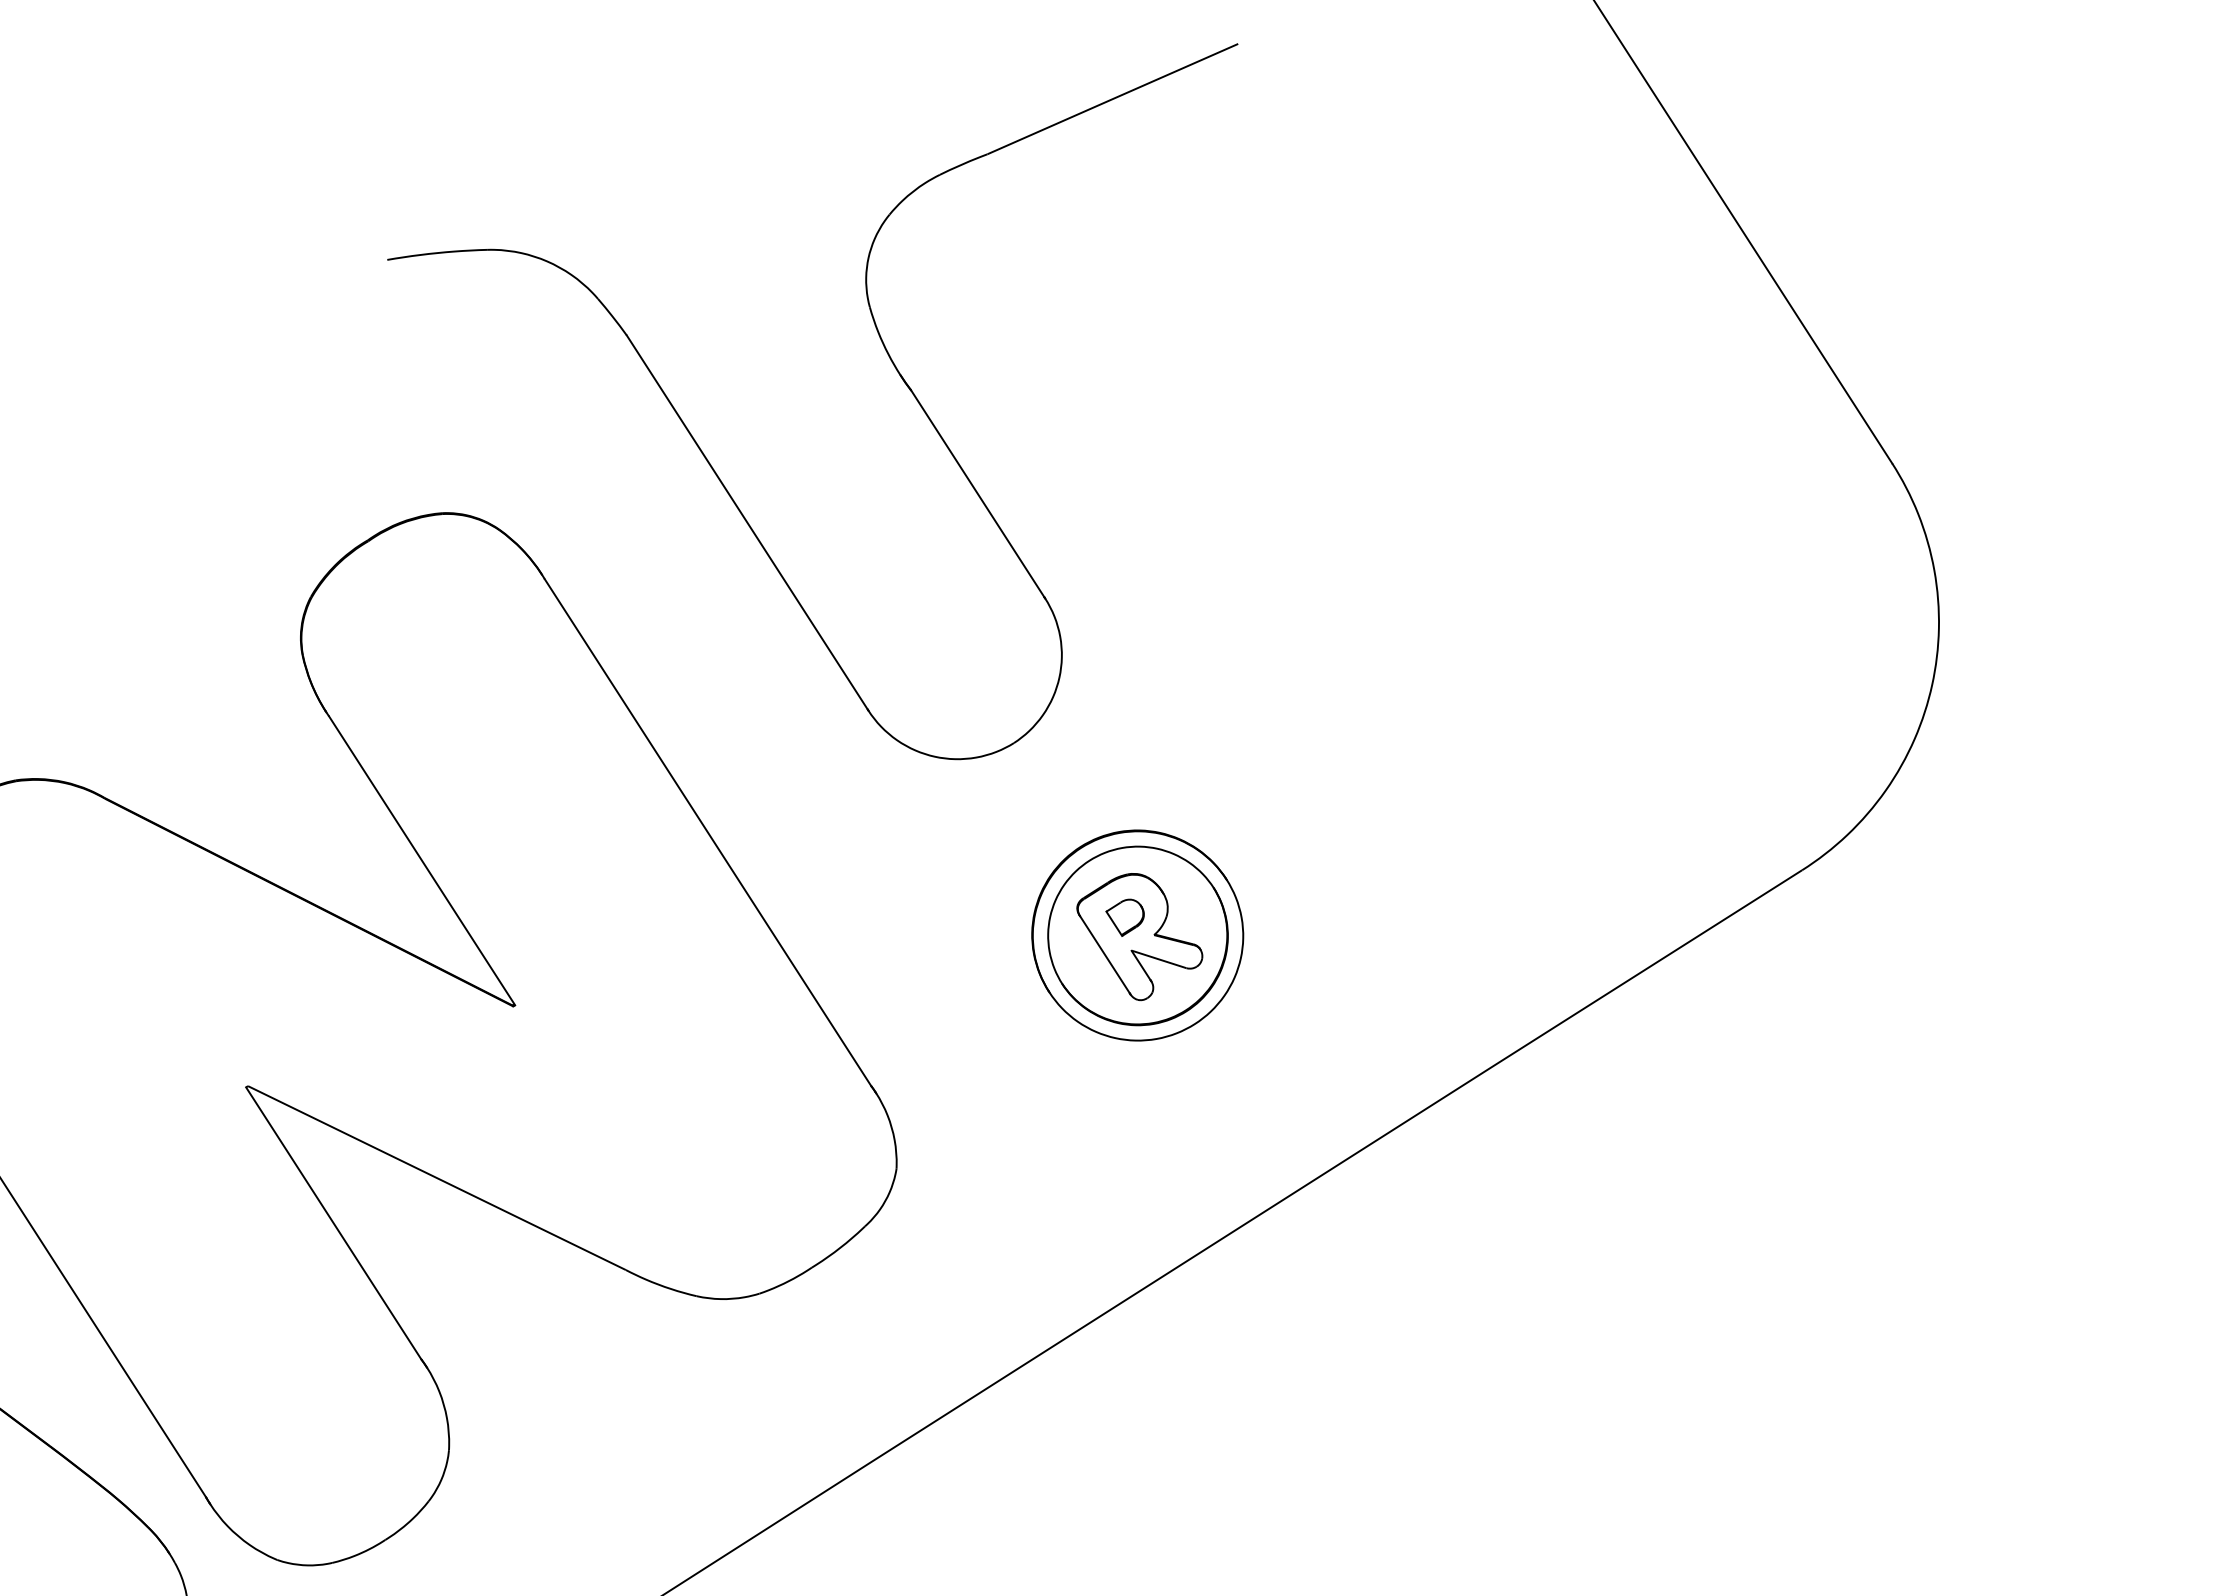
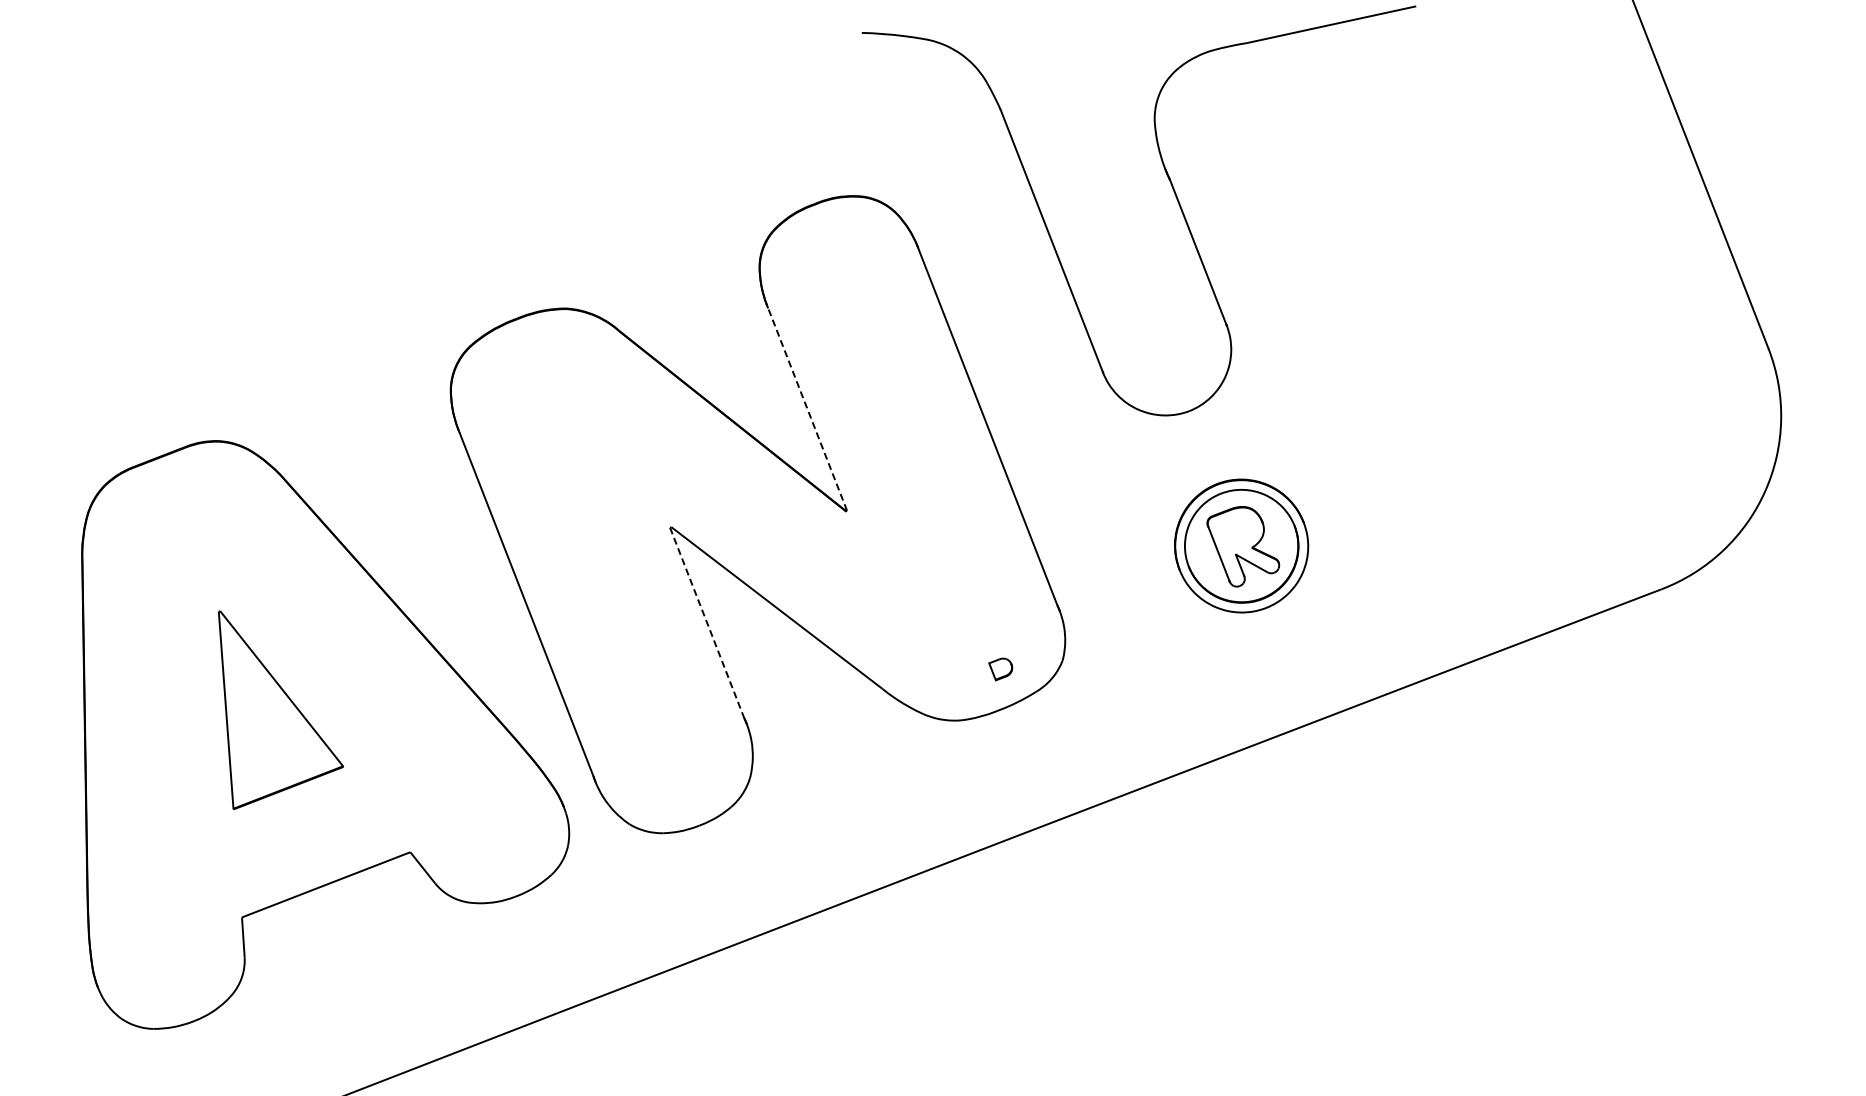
line: (421, 860) -> (807, 409), solid -> dashed
part: (1125, 917) -> (1000, 669), moved
line: (334, 1224) -> (707, 623), solid -> dashed

